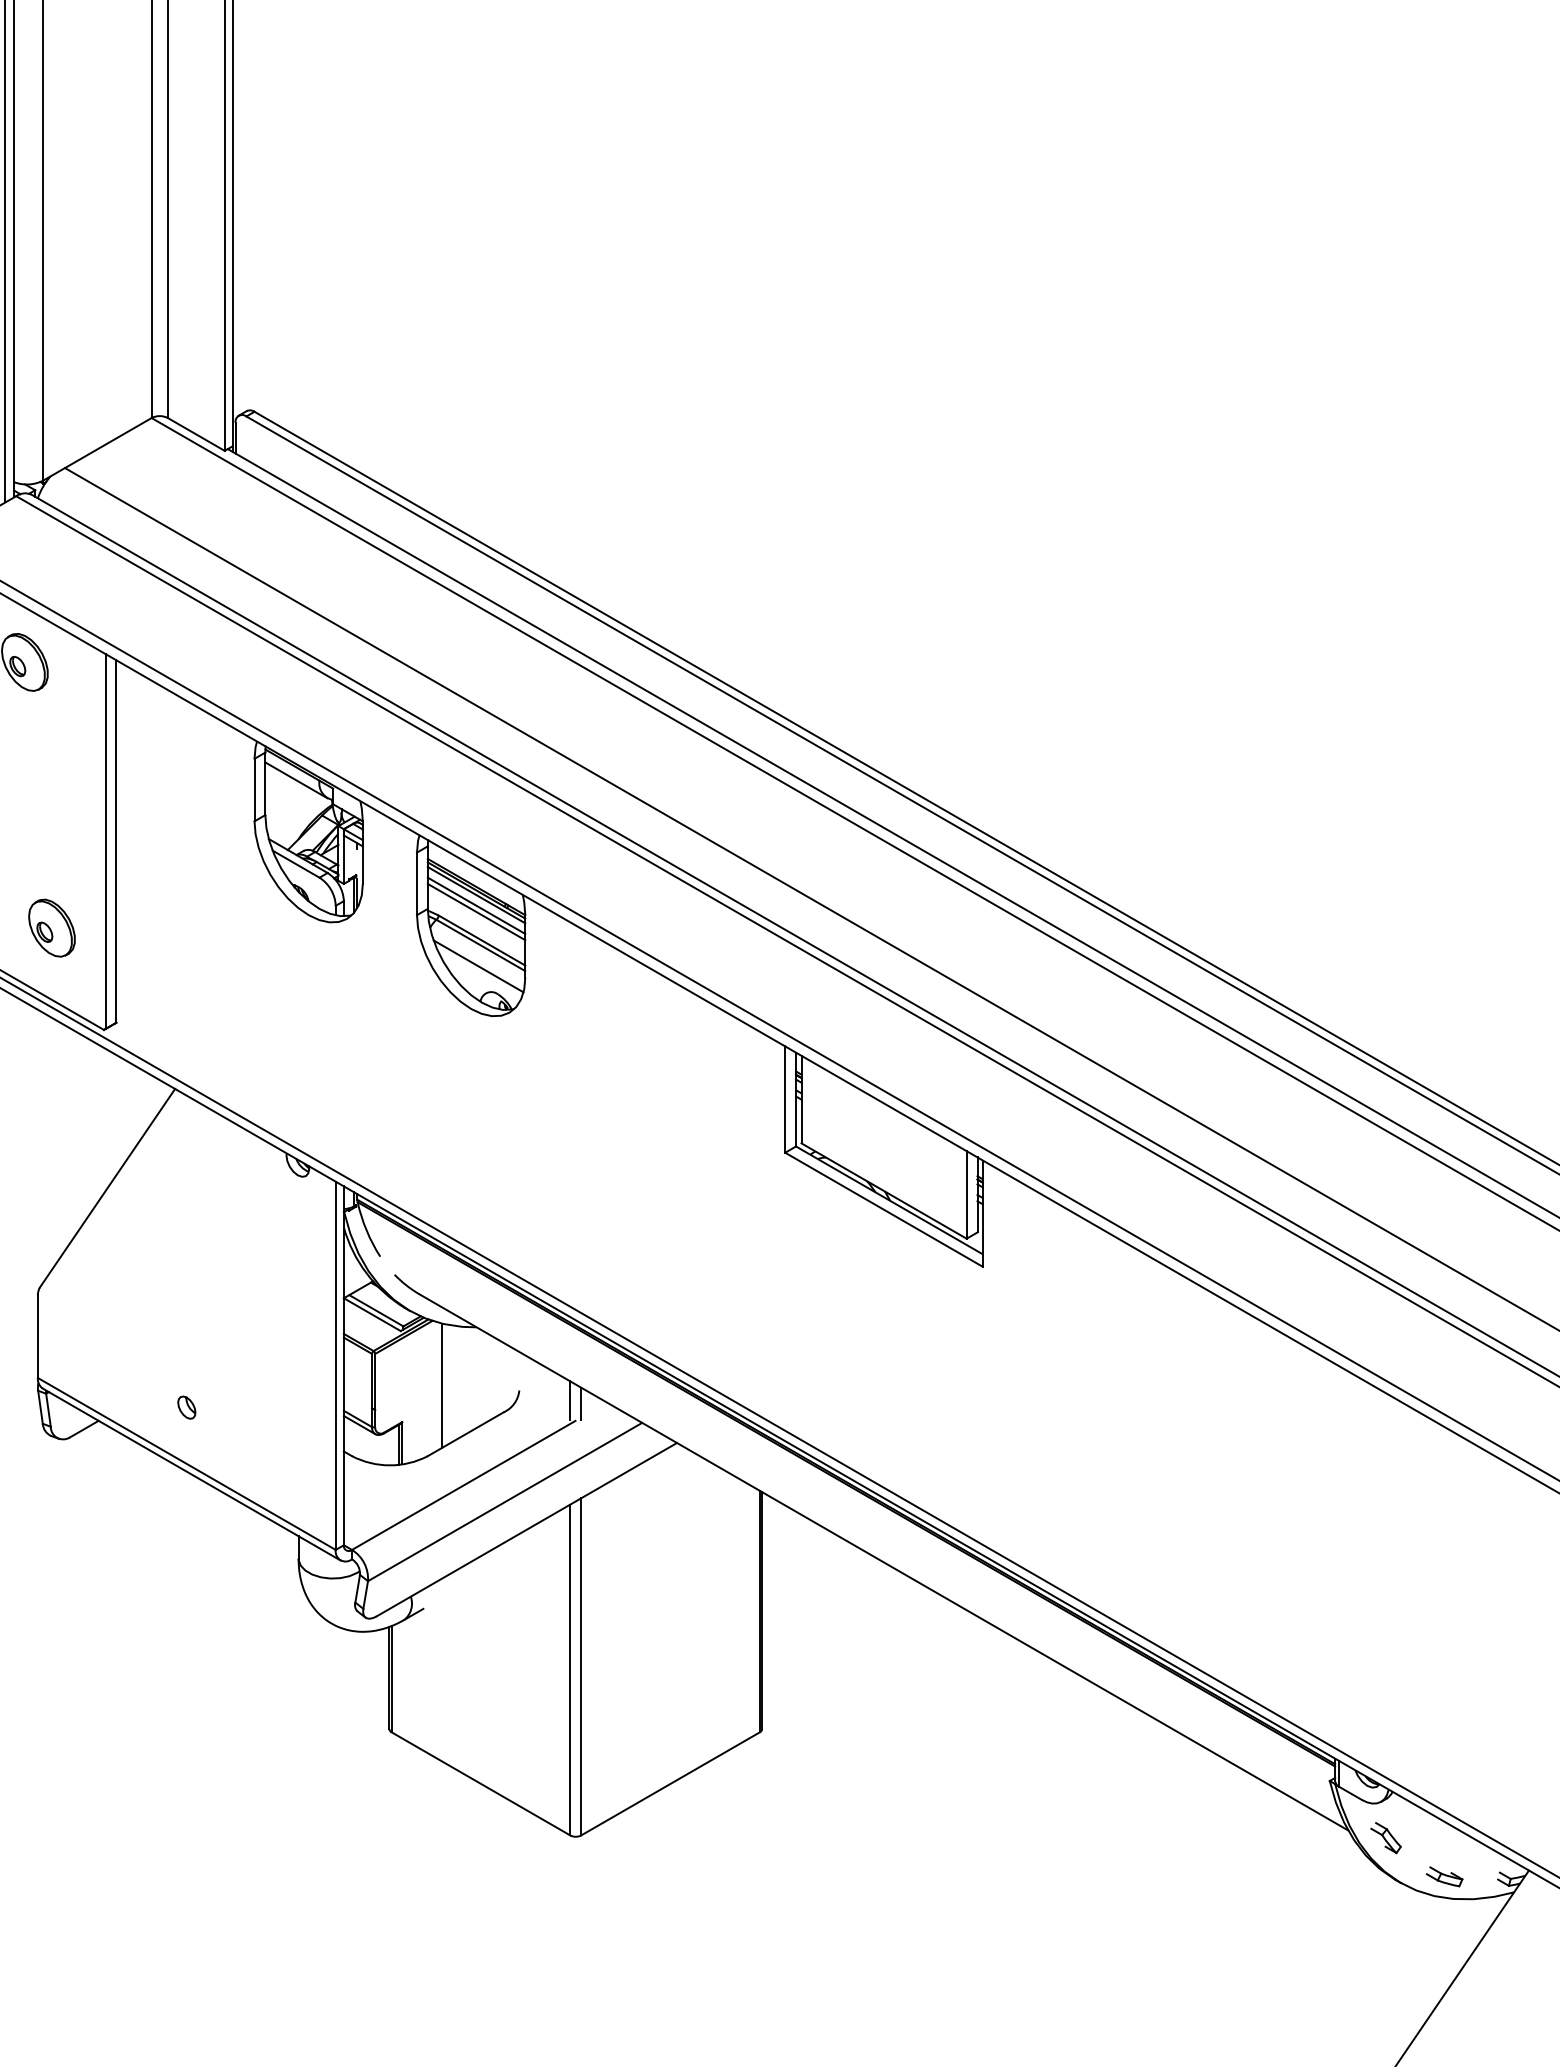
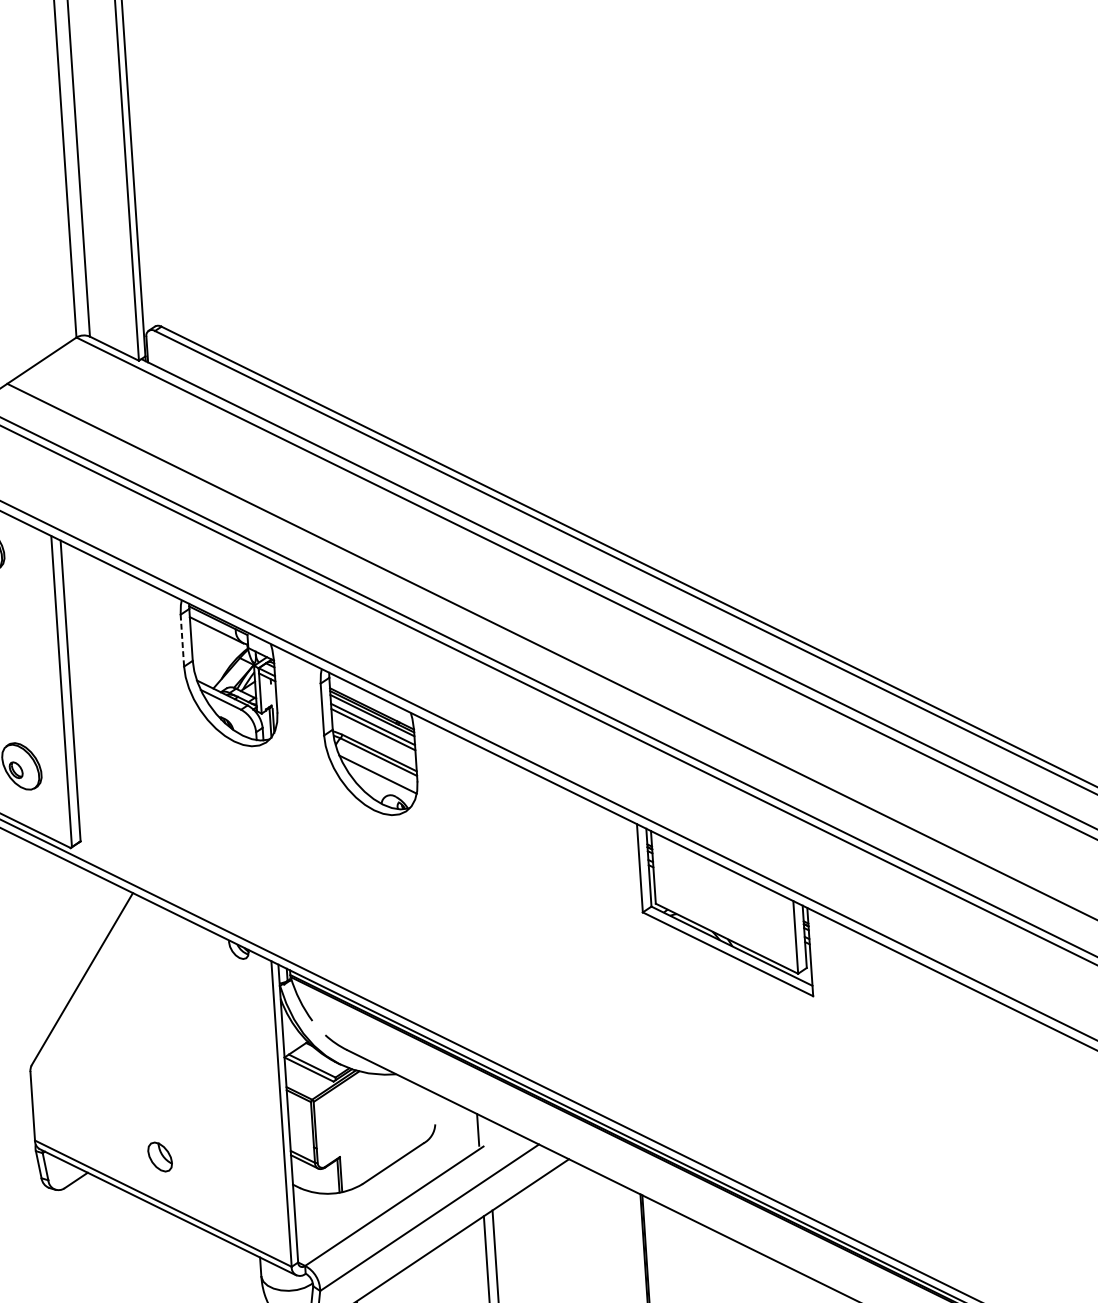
line: (254, 790) -> (182, 641), solid -> dashed
line: (442, 1385) -> (371, 1124), removed
line: (581, 1403) -> (487, 1131), removed
part: (186, 1407) -> (159, 1156), size x1.6

